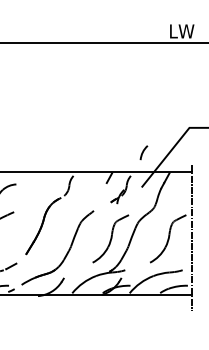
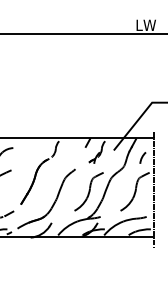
arc: (143, 152) -> (142, 157), moved

